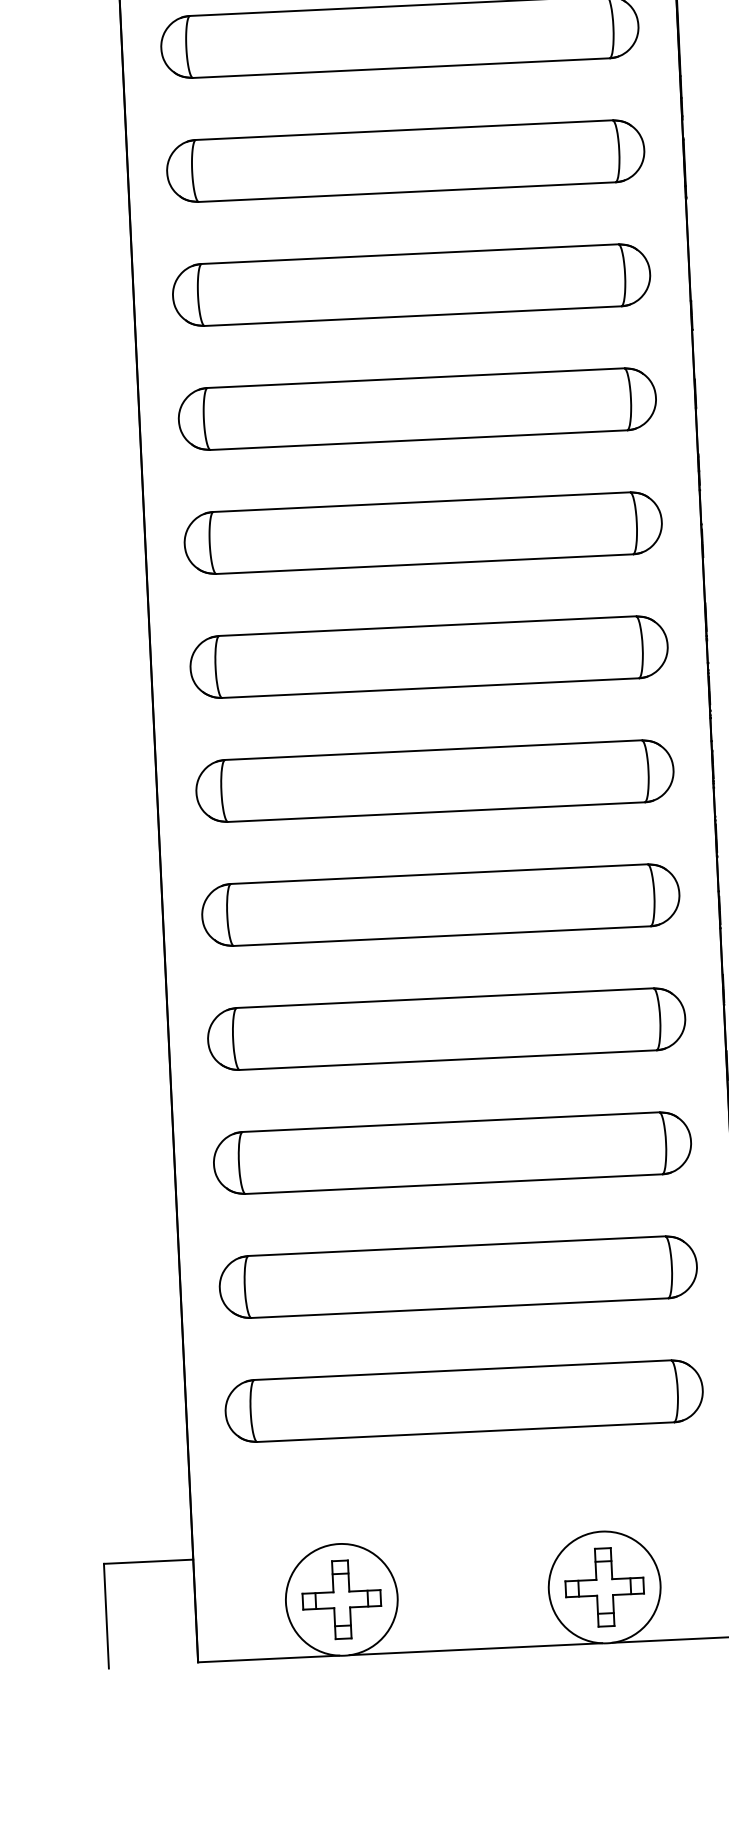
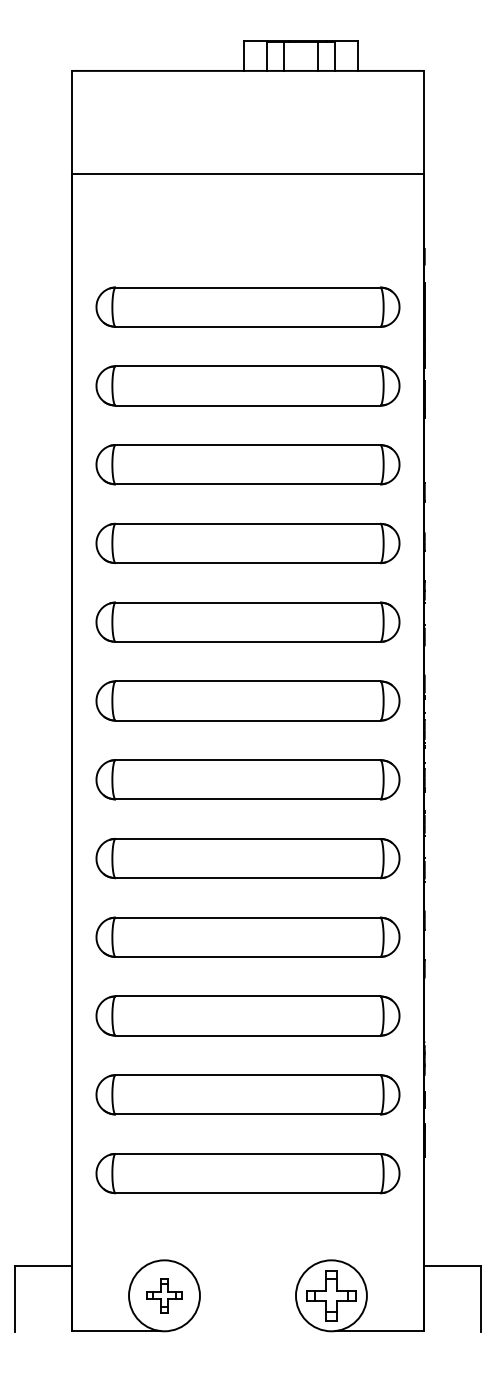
part: (341, 1599) -> (164, 1295), size x0.7
line: (475, 1649) -> (247, 1331), removed

